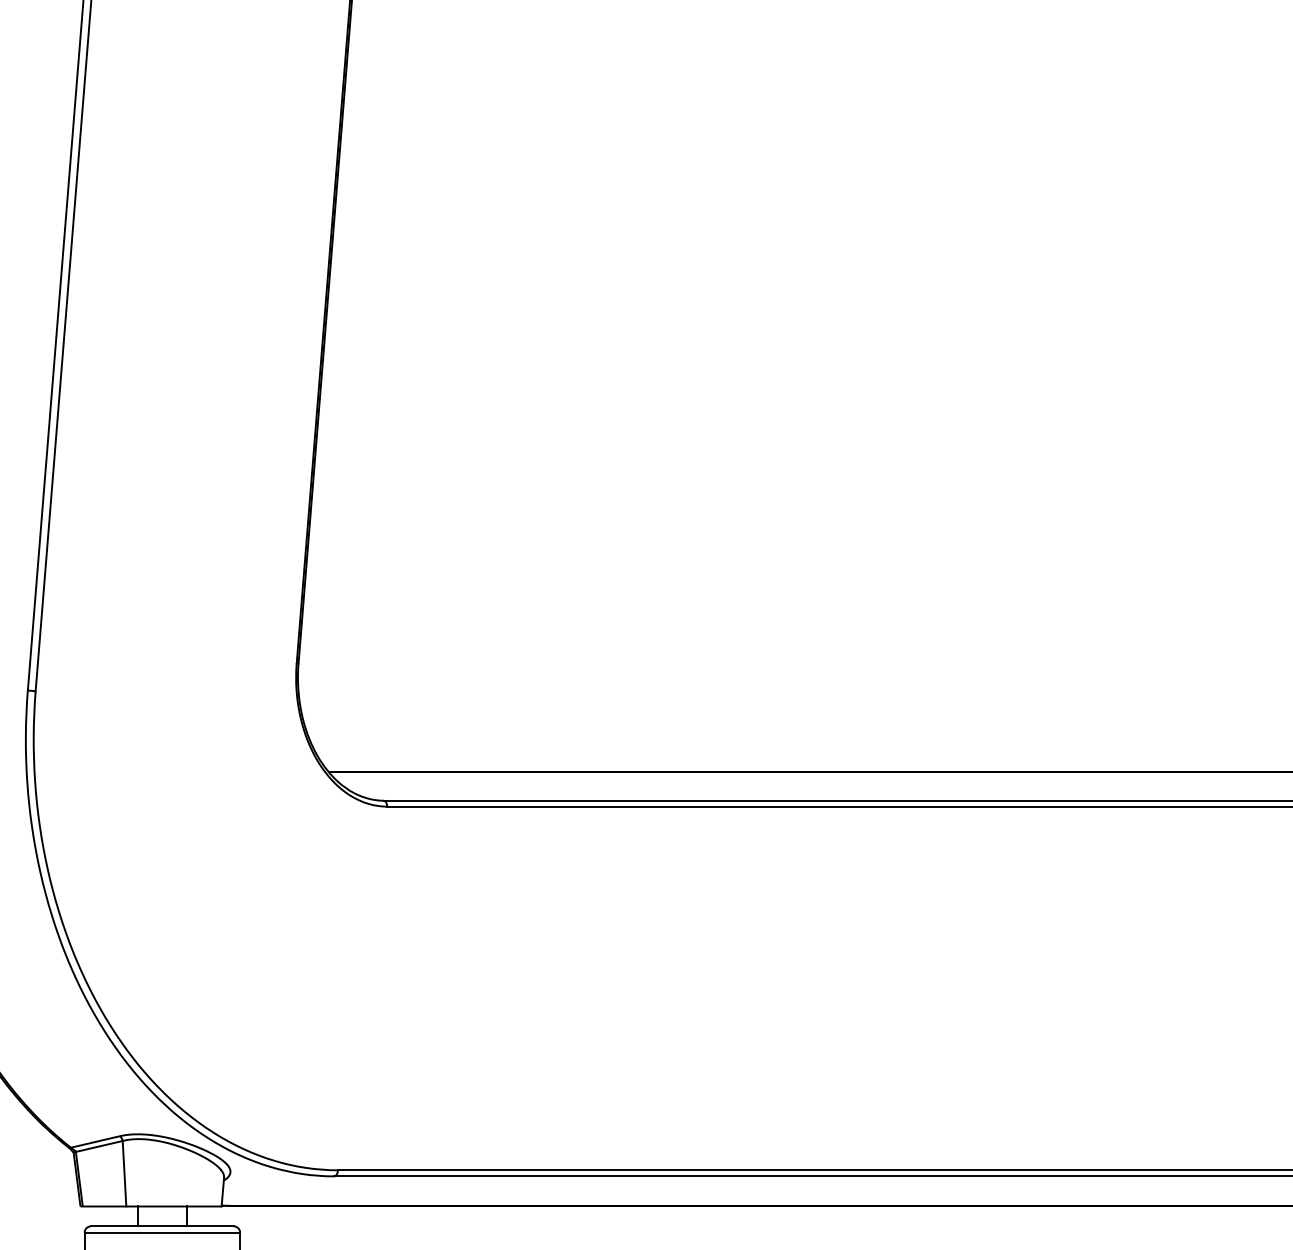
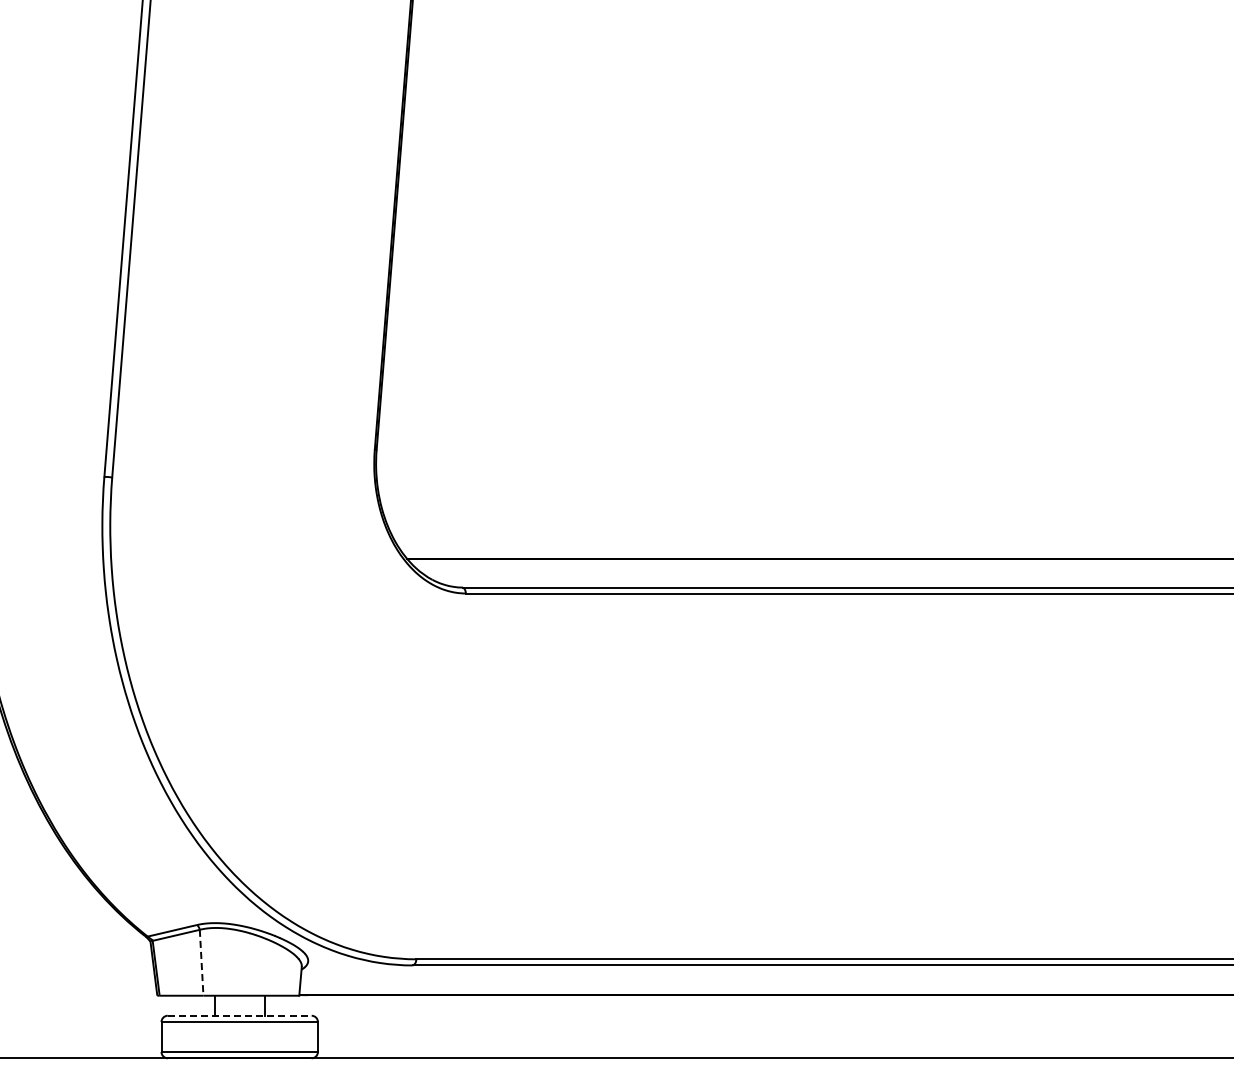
line: (124, 1173) -> (201, 962), solid -> dashed
line: (162, 1226) -> (239, 1015), solid -> dashed

